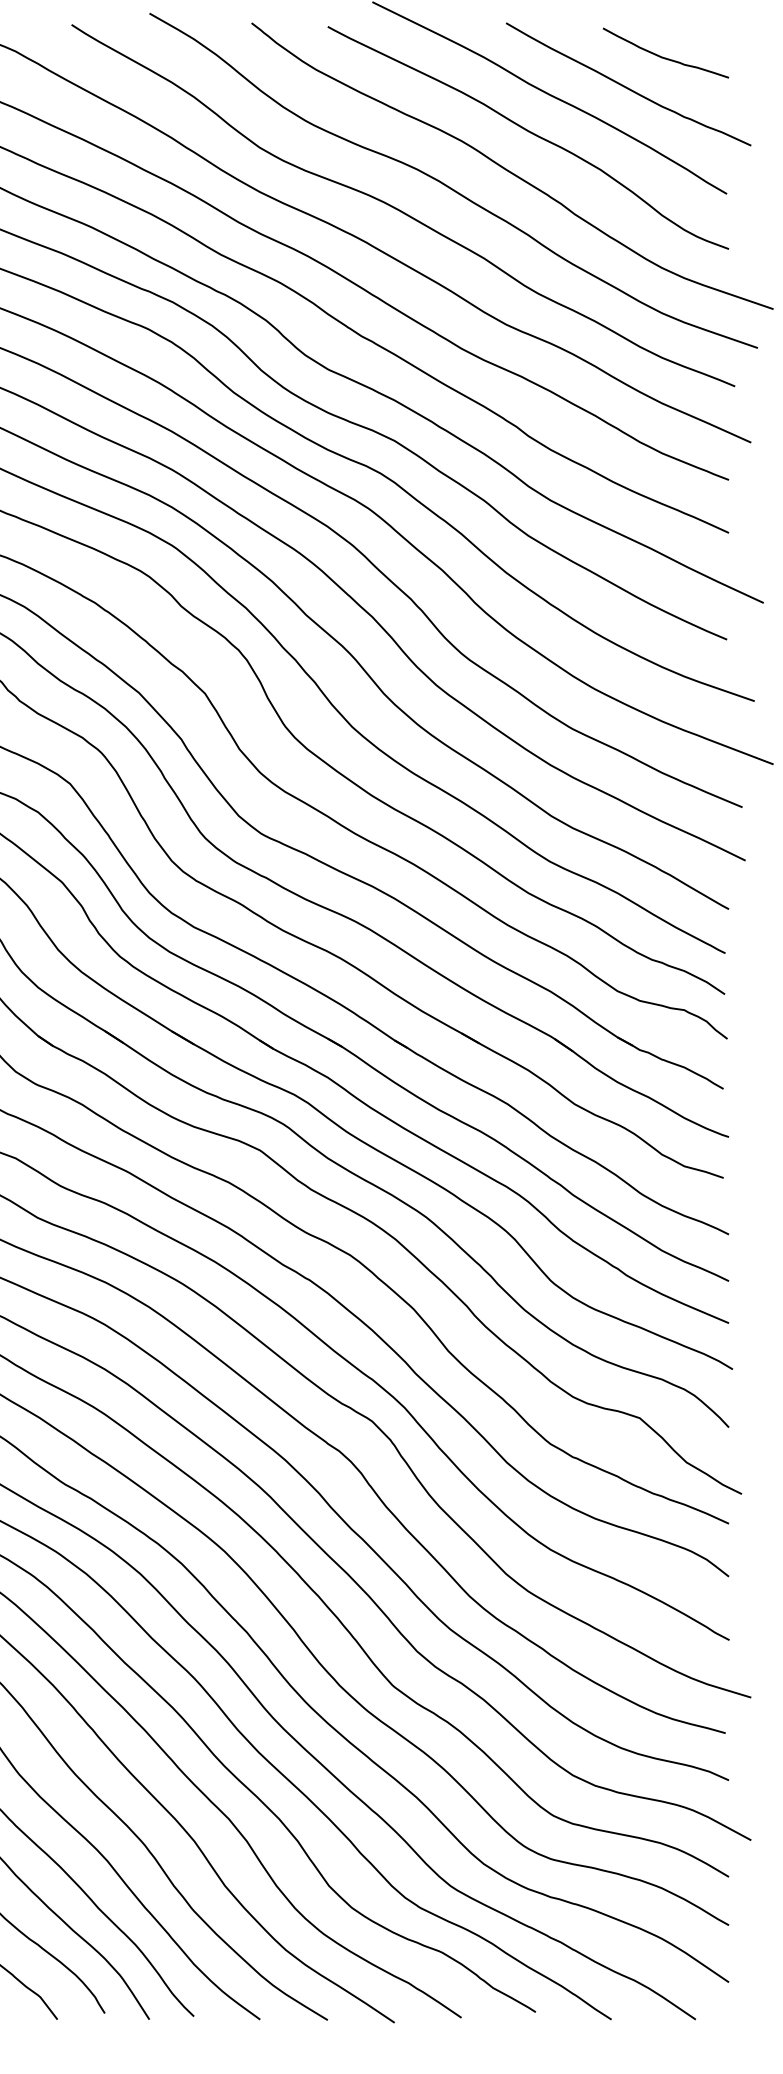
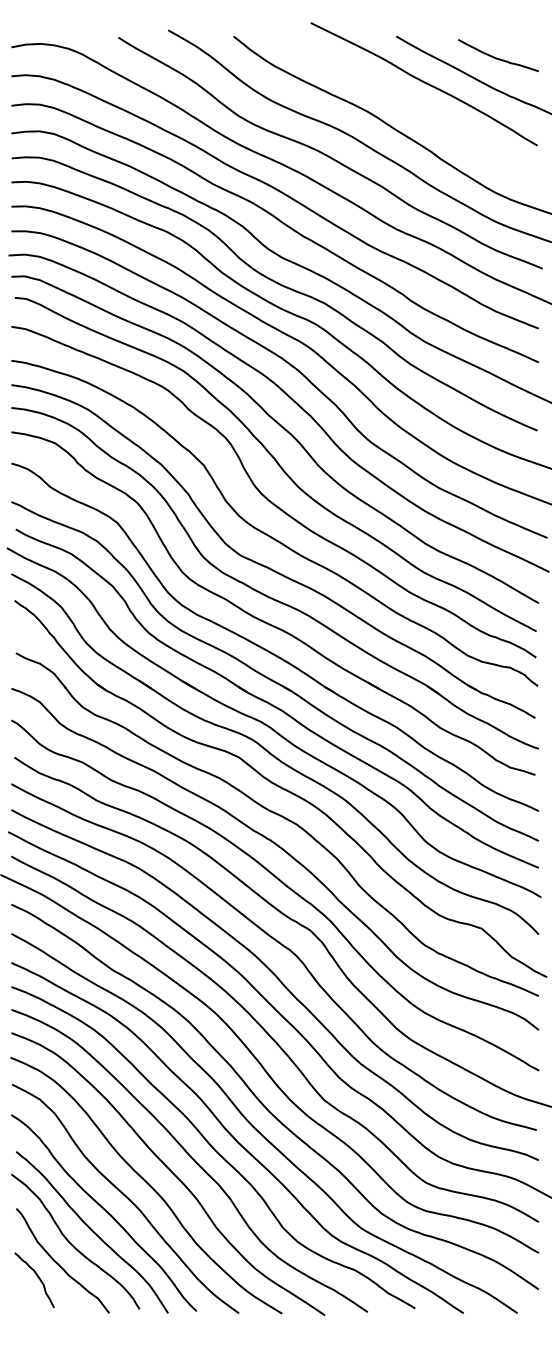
curve: (529, 134) -> (411, 107), removed

